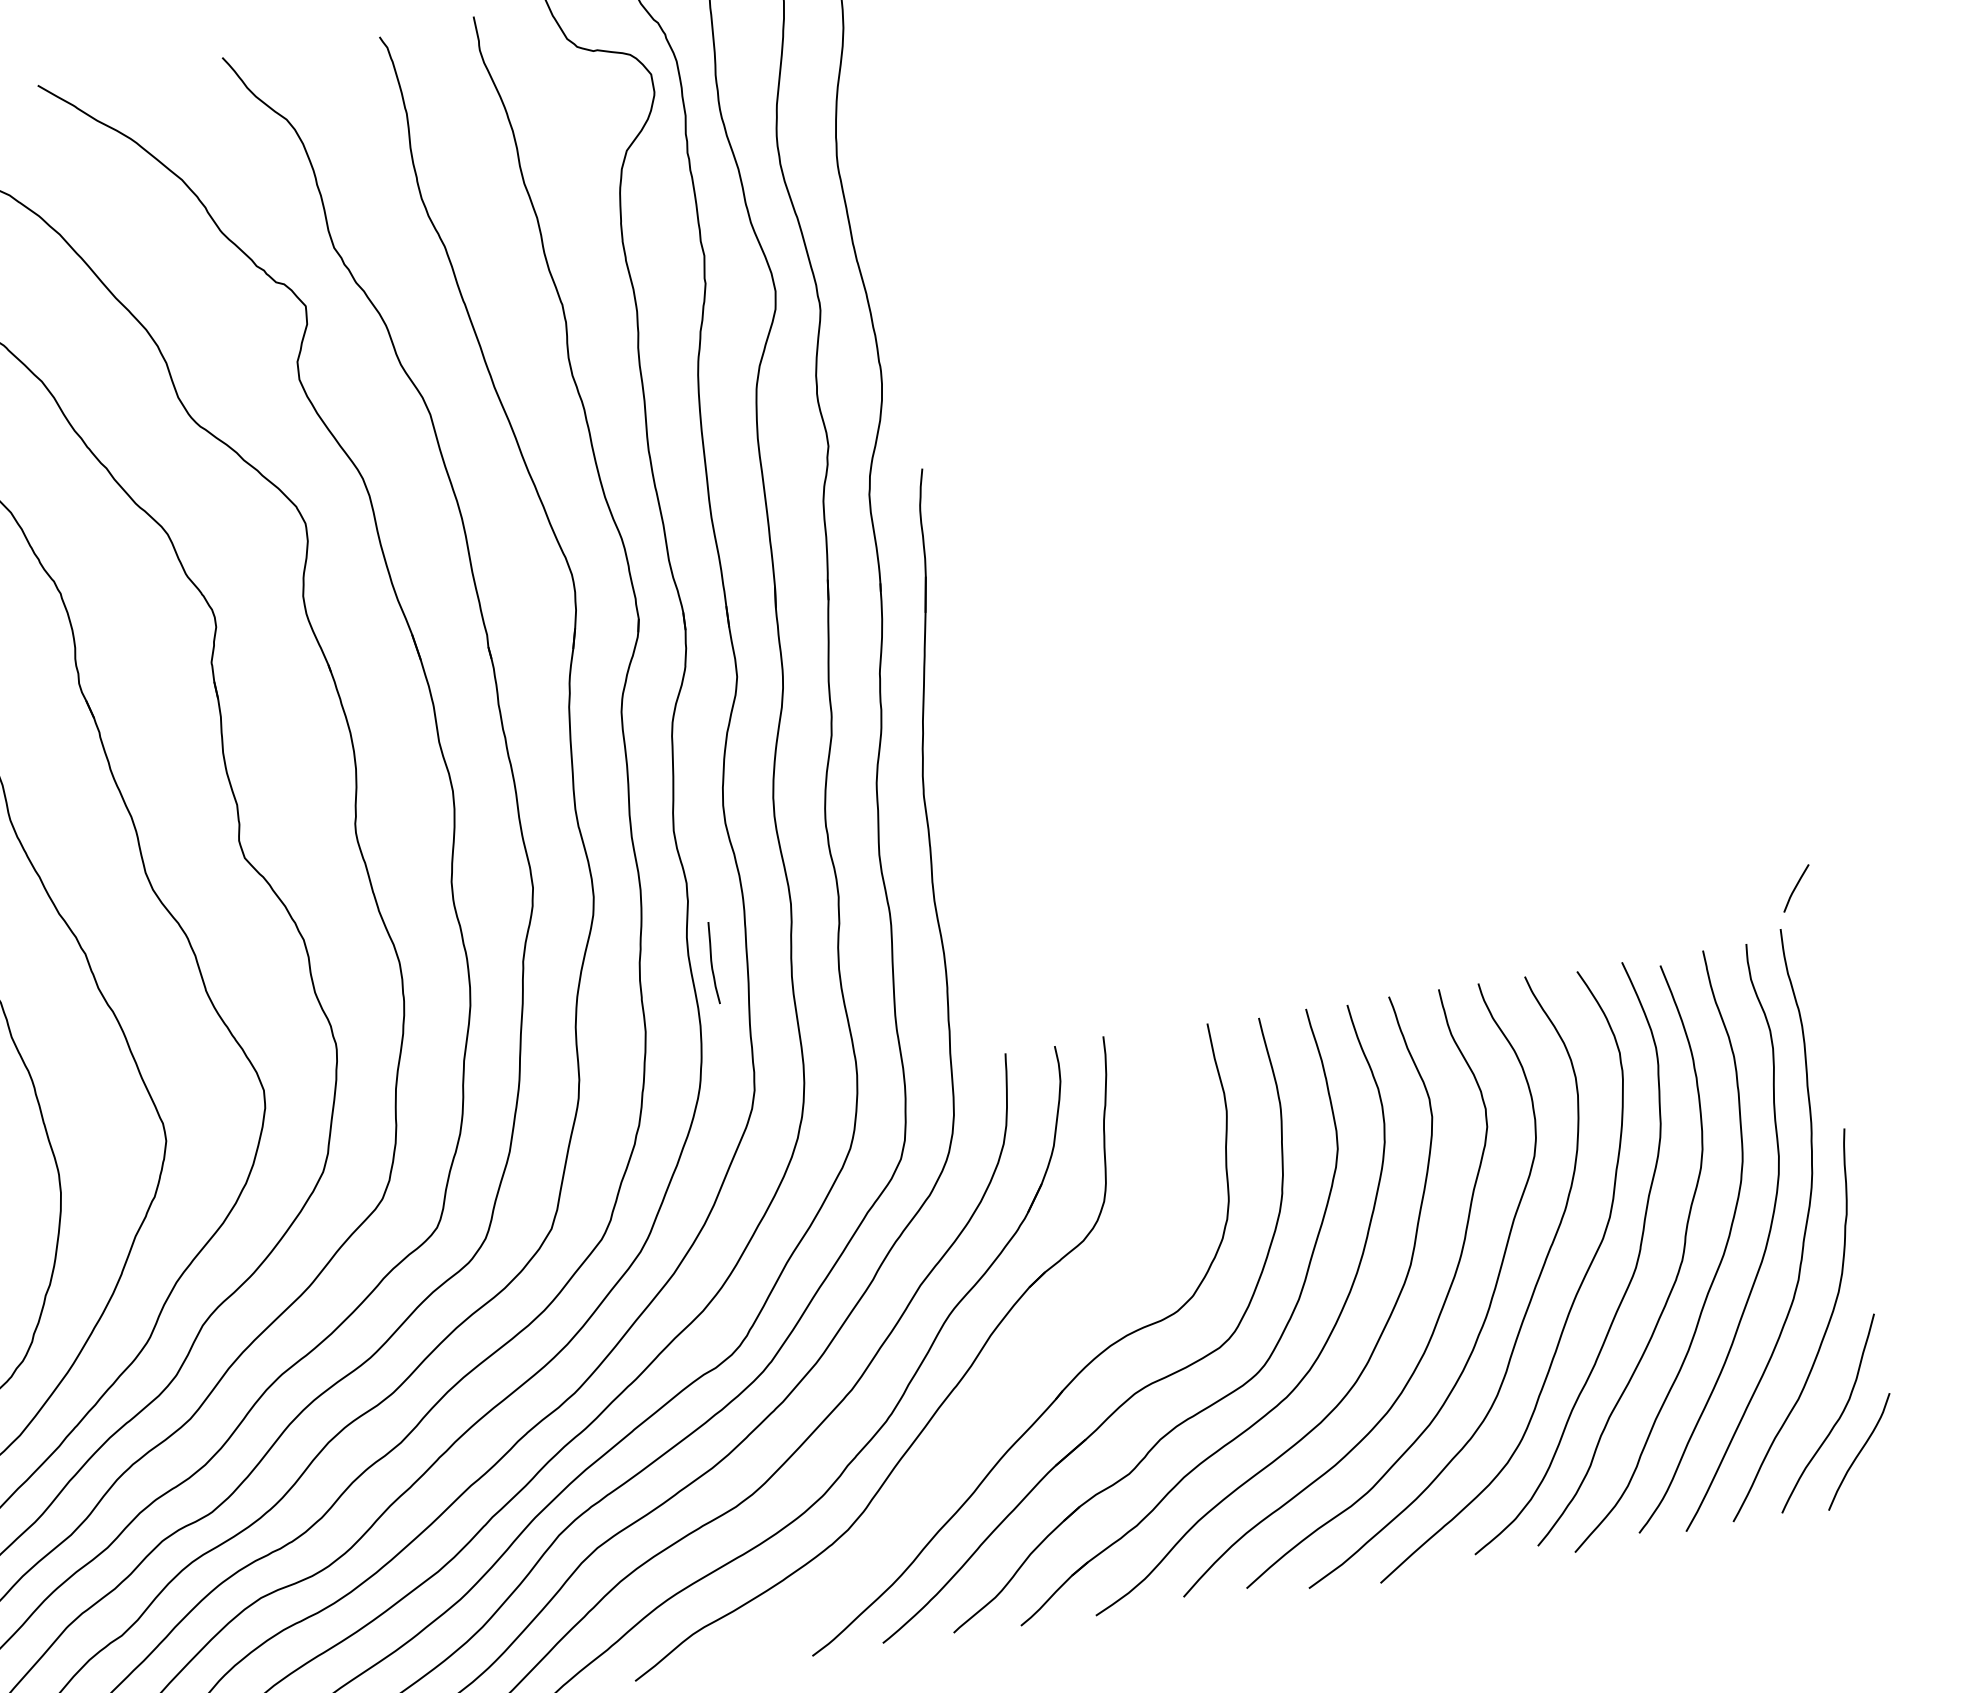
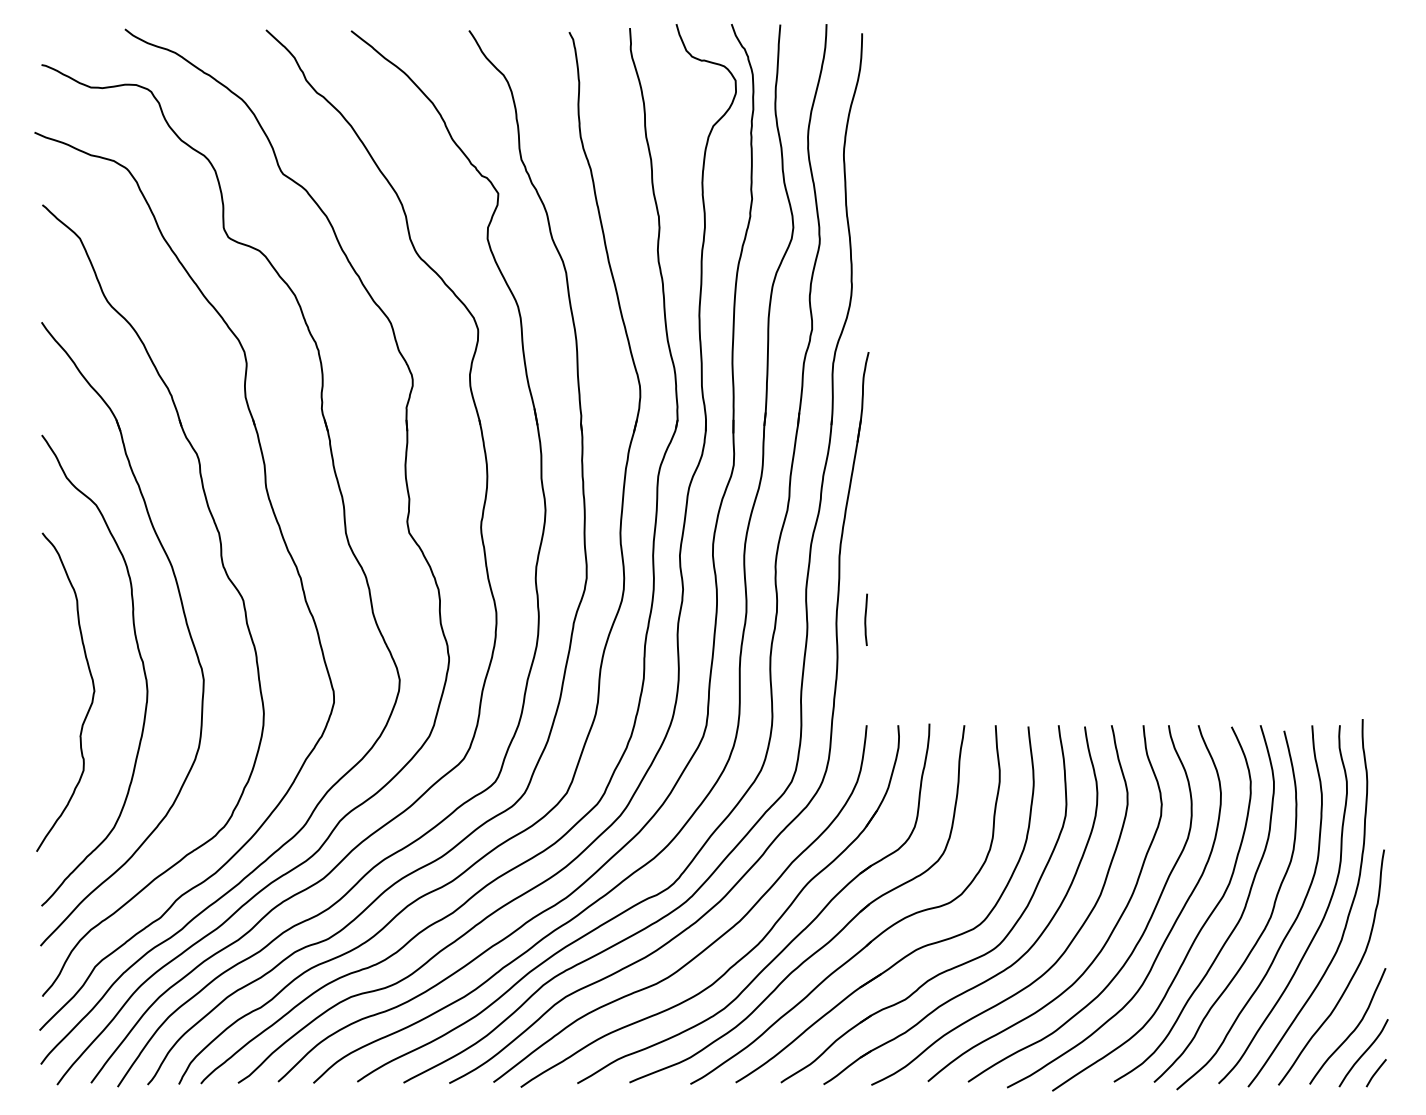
line: (1795, 889) -> (1375, 1073), moved
line: (711, 962) -> (865, 619), moved
part: (992, 1402) -> (826, 942), added

